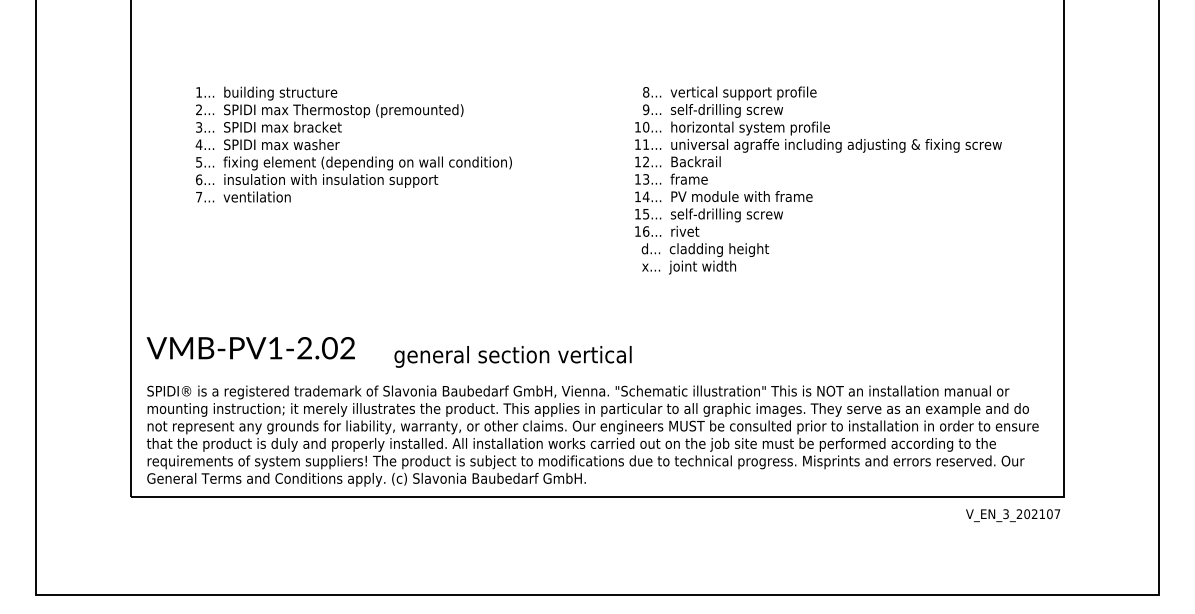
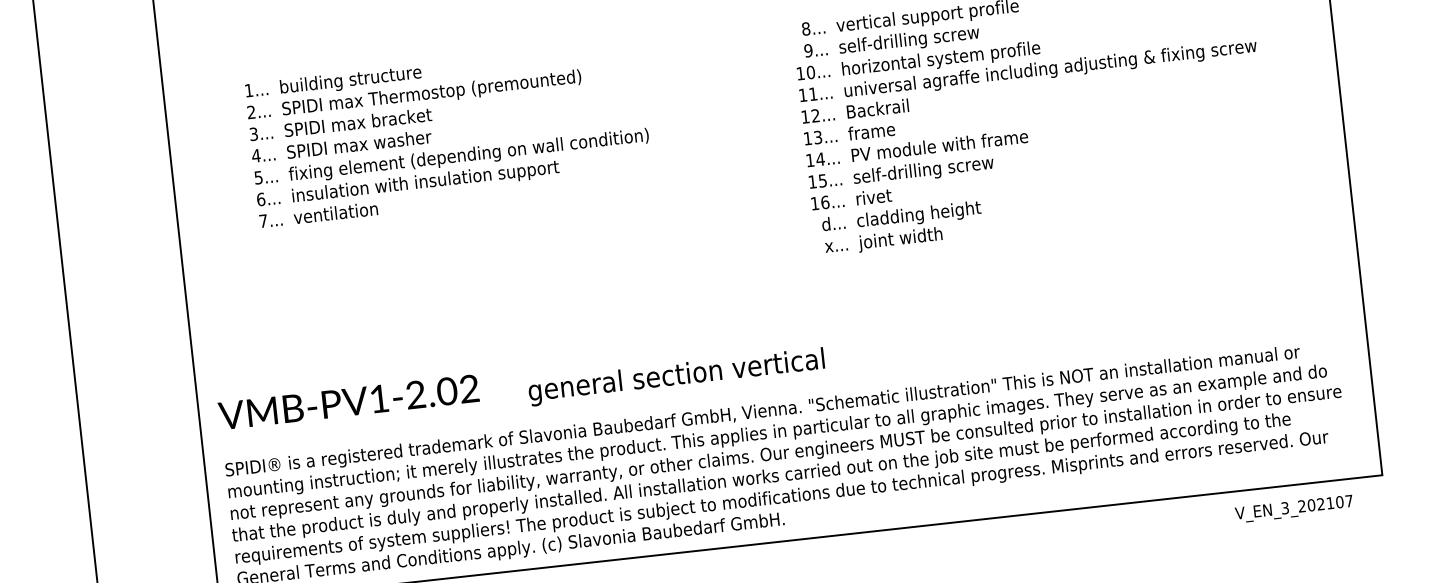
text: (1013, 515) -> (1294, 508), moved

